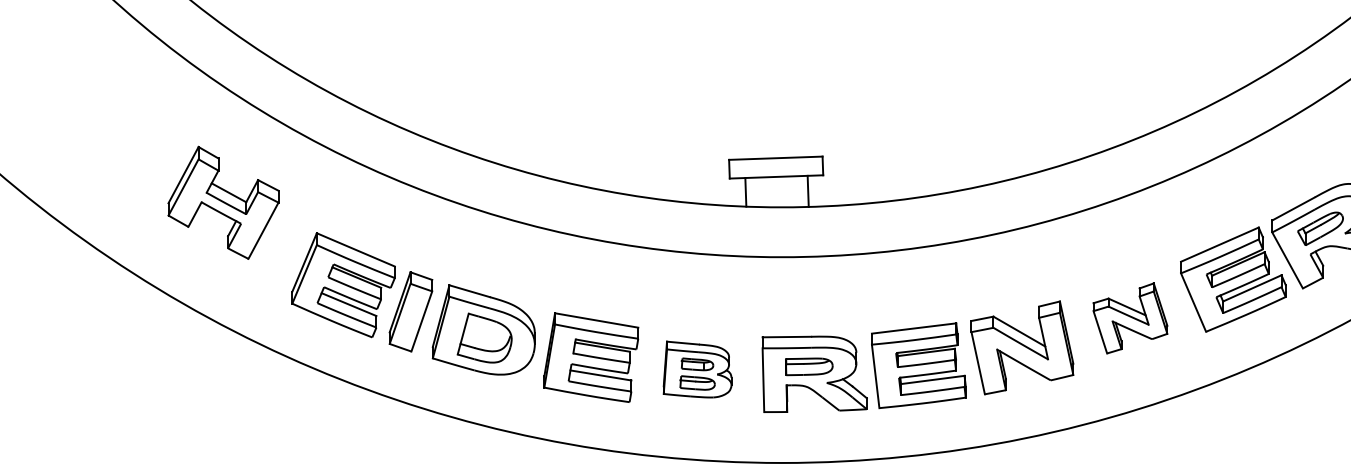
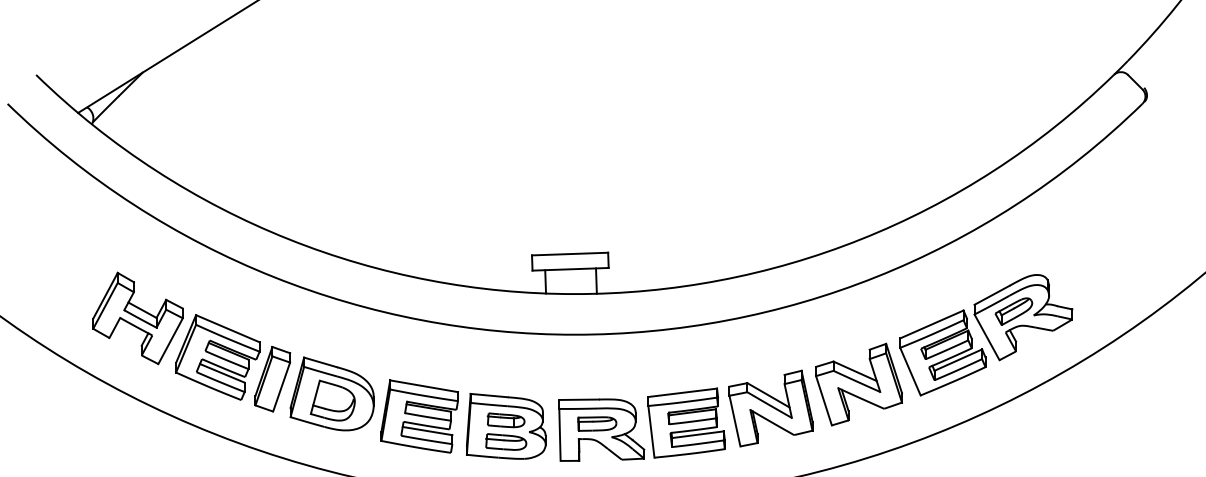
part: (222, 202) -> (137, 318), moved
part: (1129, 318) -> (858, 384), size x1.43
part: (697, 368) -> (506, 425), size x1.43

